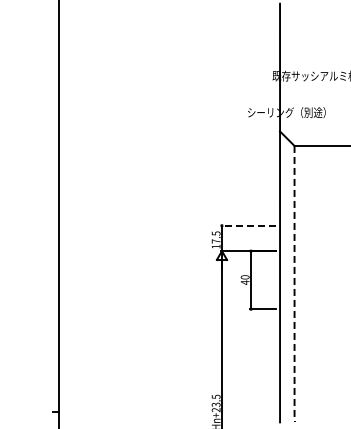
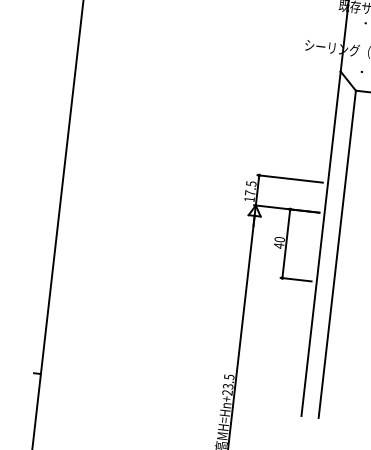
line: (248, 225) -> (290, 178), dashed -> solid
line: (294, 284) -> (337, 254), dashed -> solid

